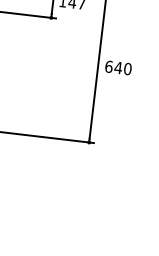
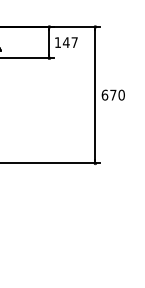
text: (117, 67) -> (112, 94), 640 -> 670

